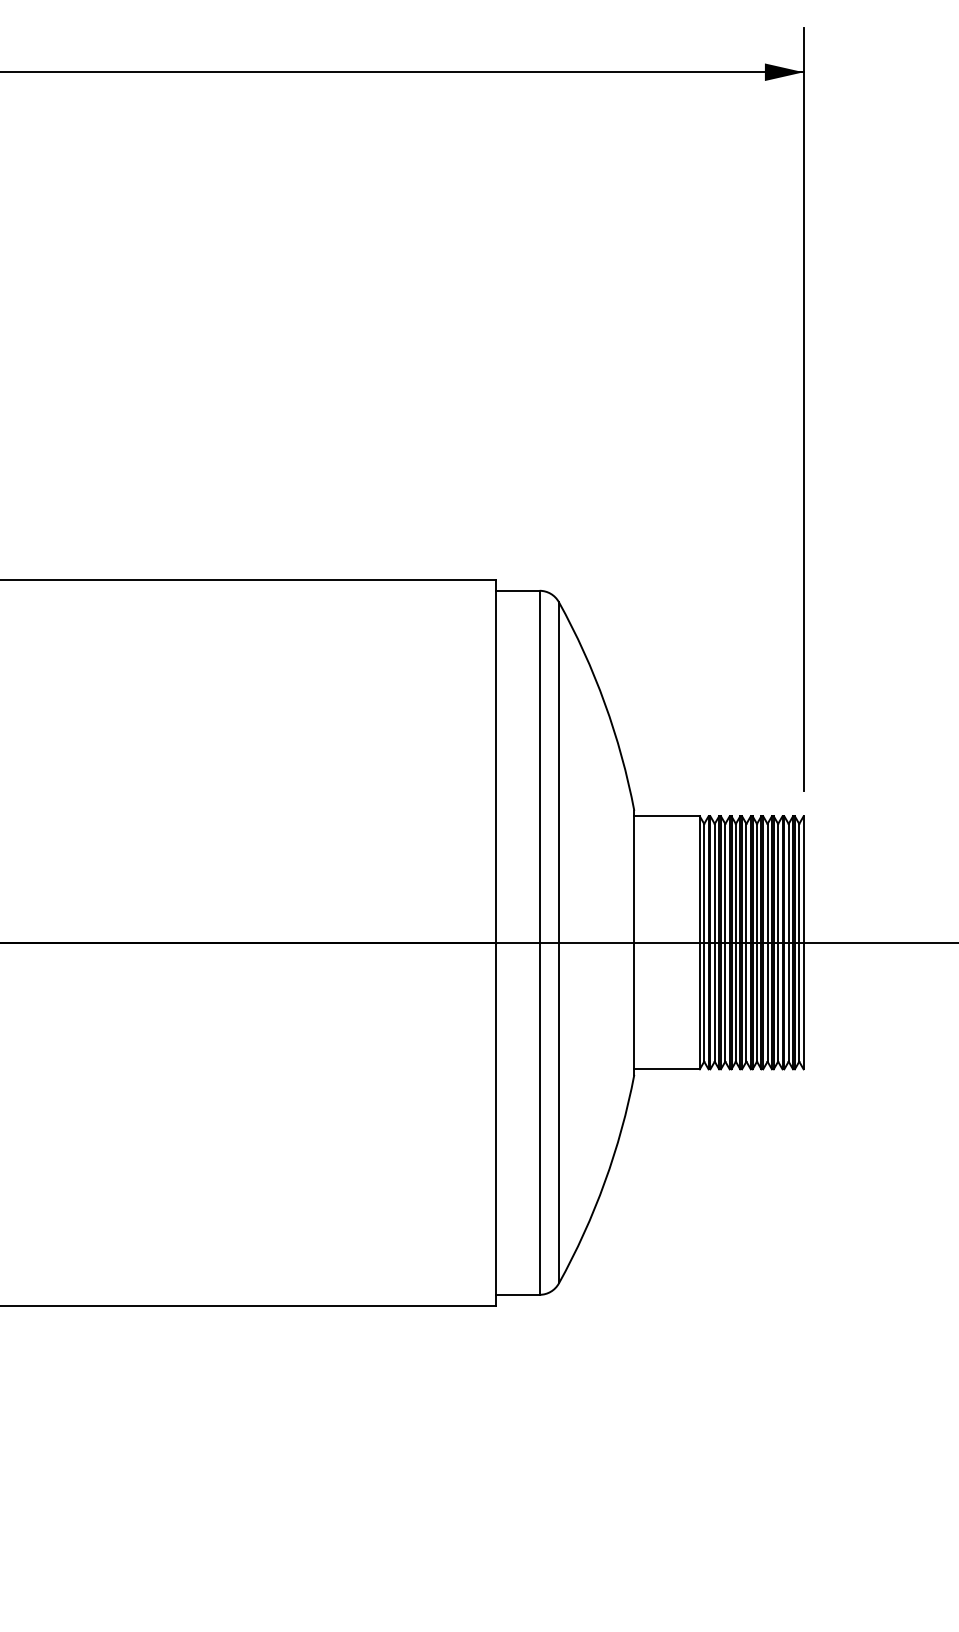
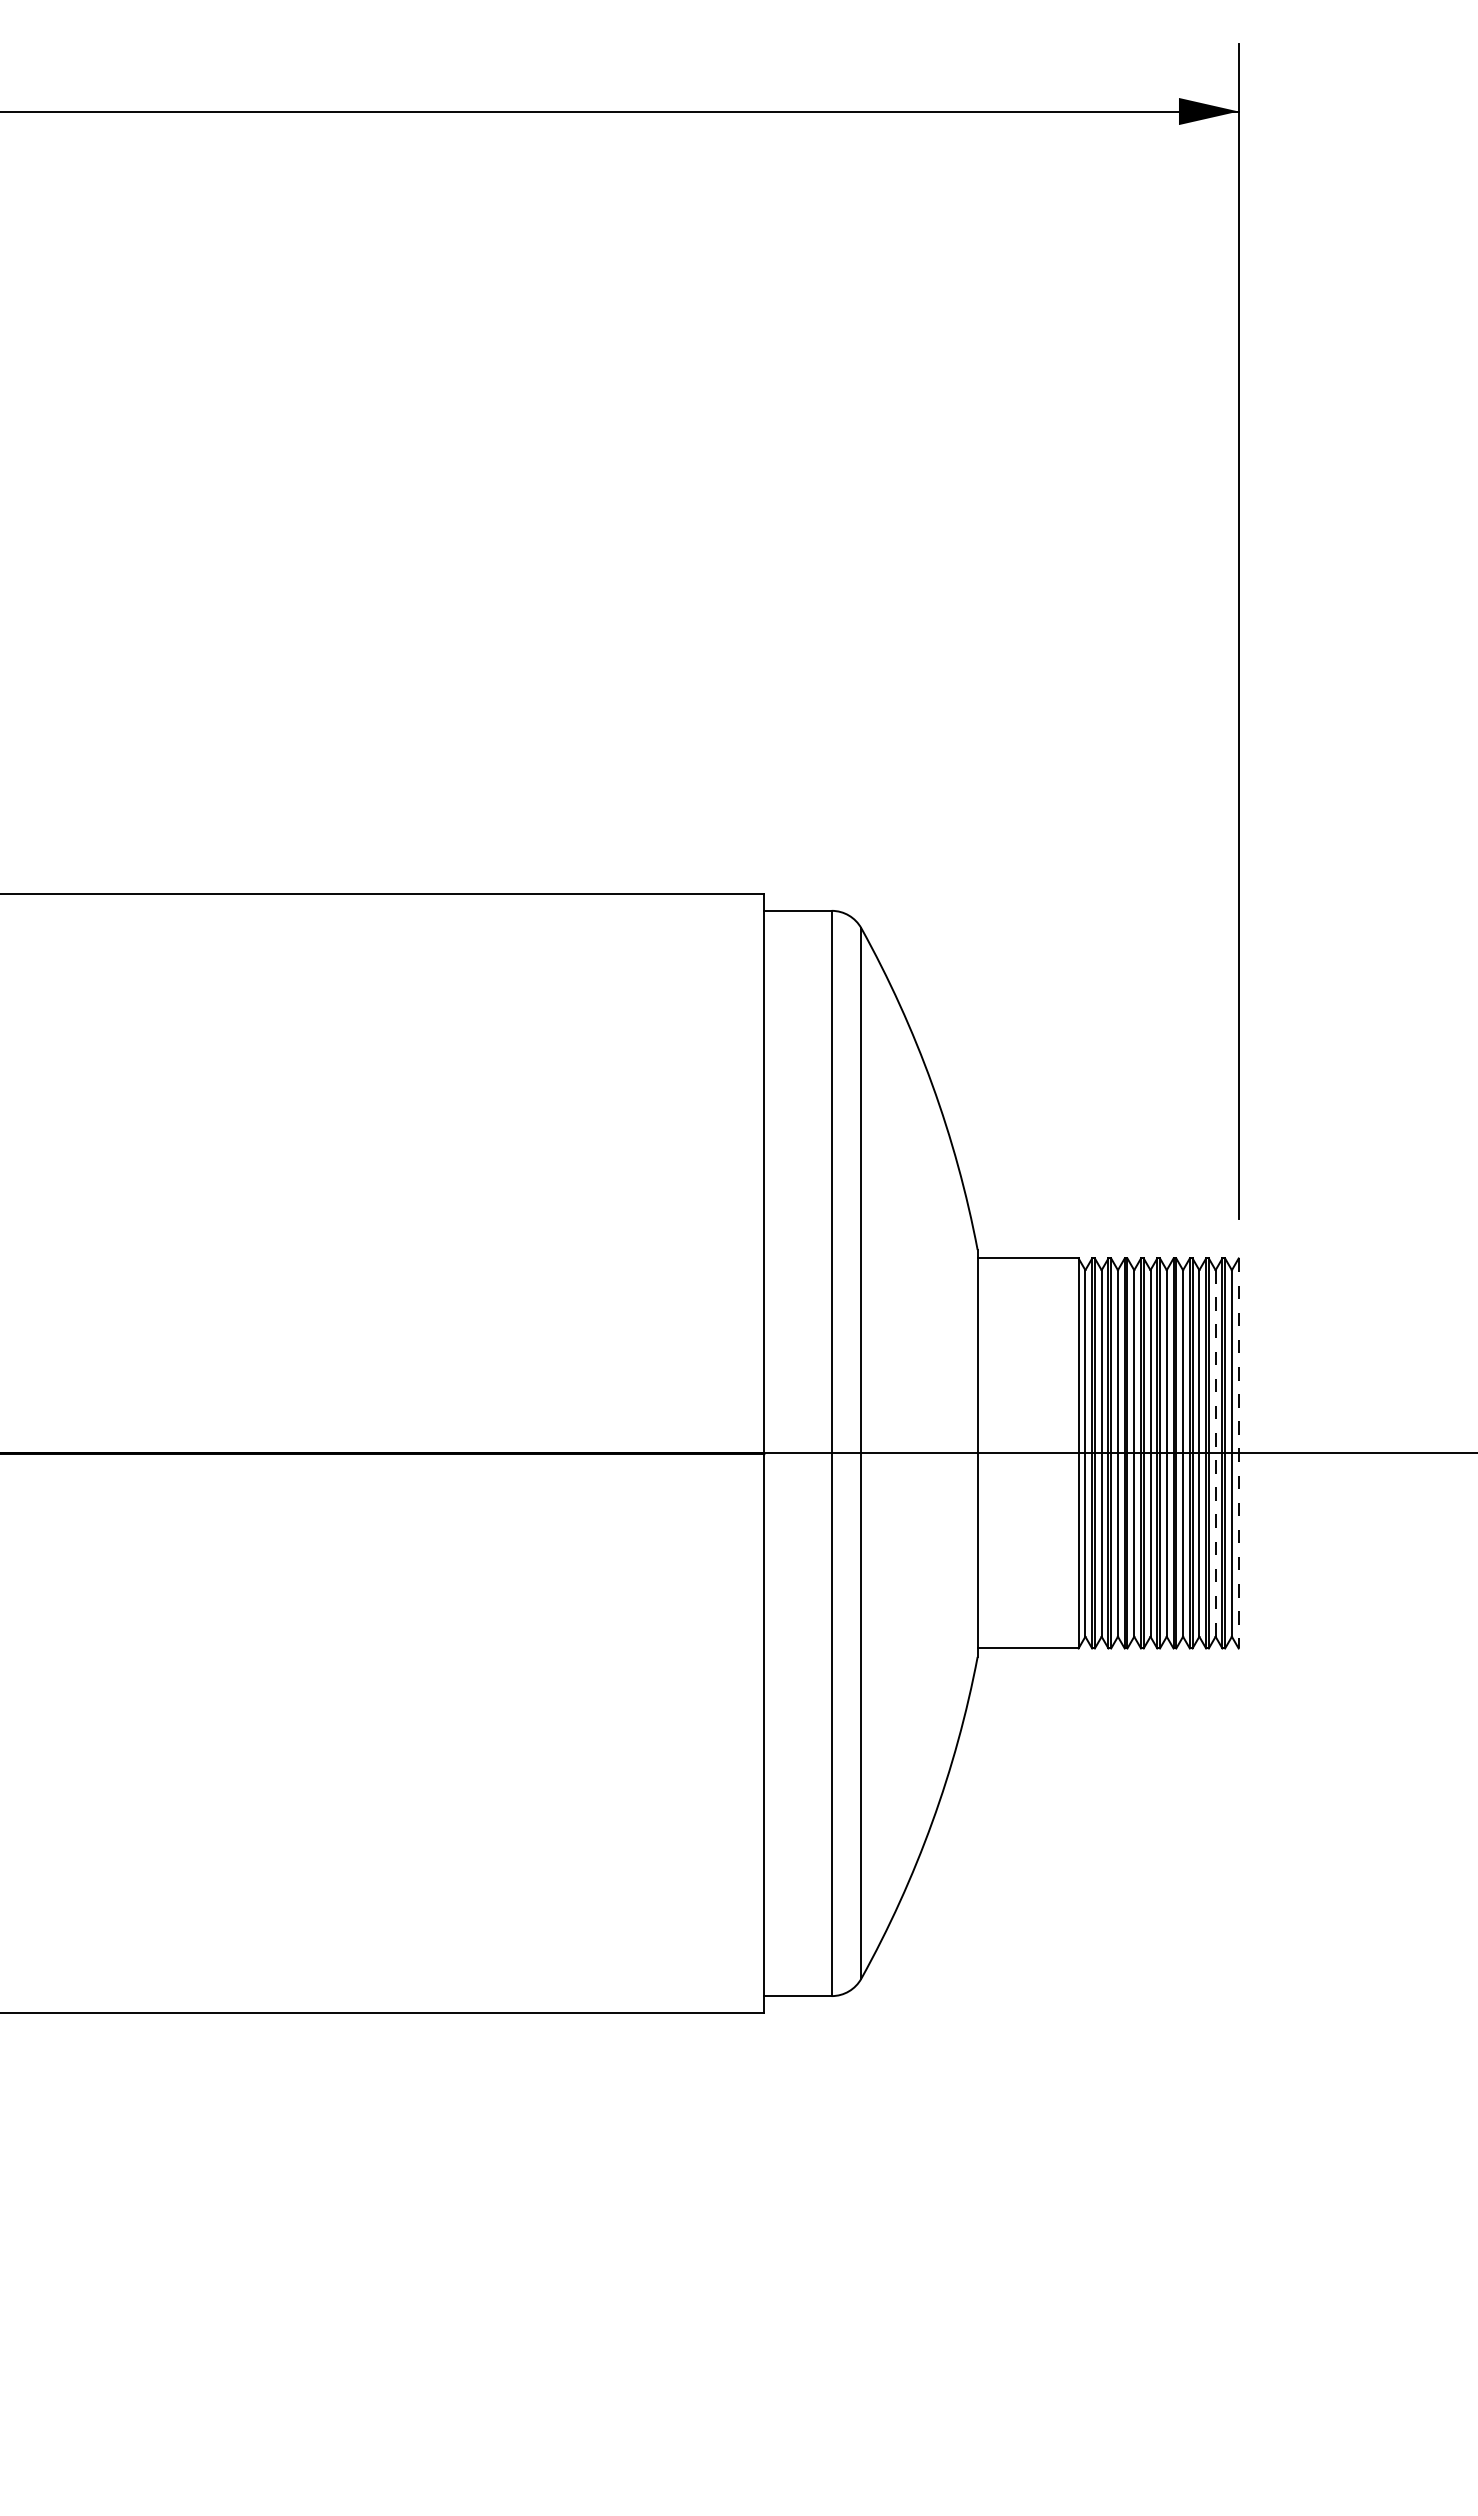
line: (788, 942) -> (1215, 1452), solid -> dashed
line: (803, 942) -> (1238, 1452), solid -> dashed

